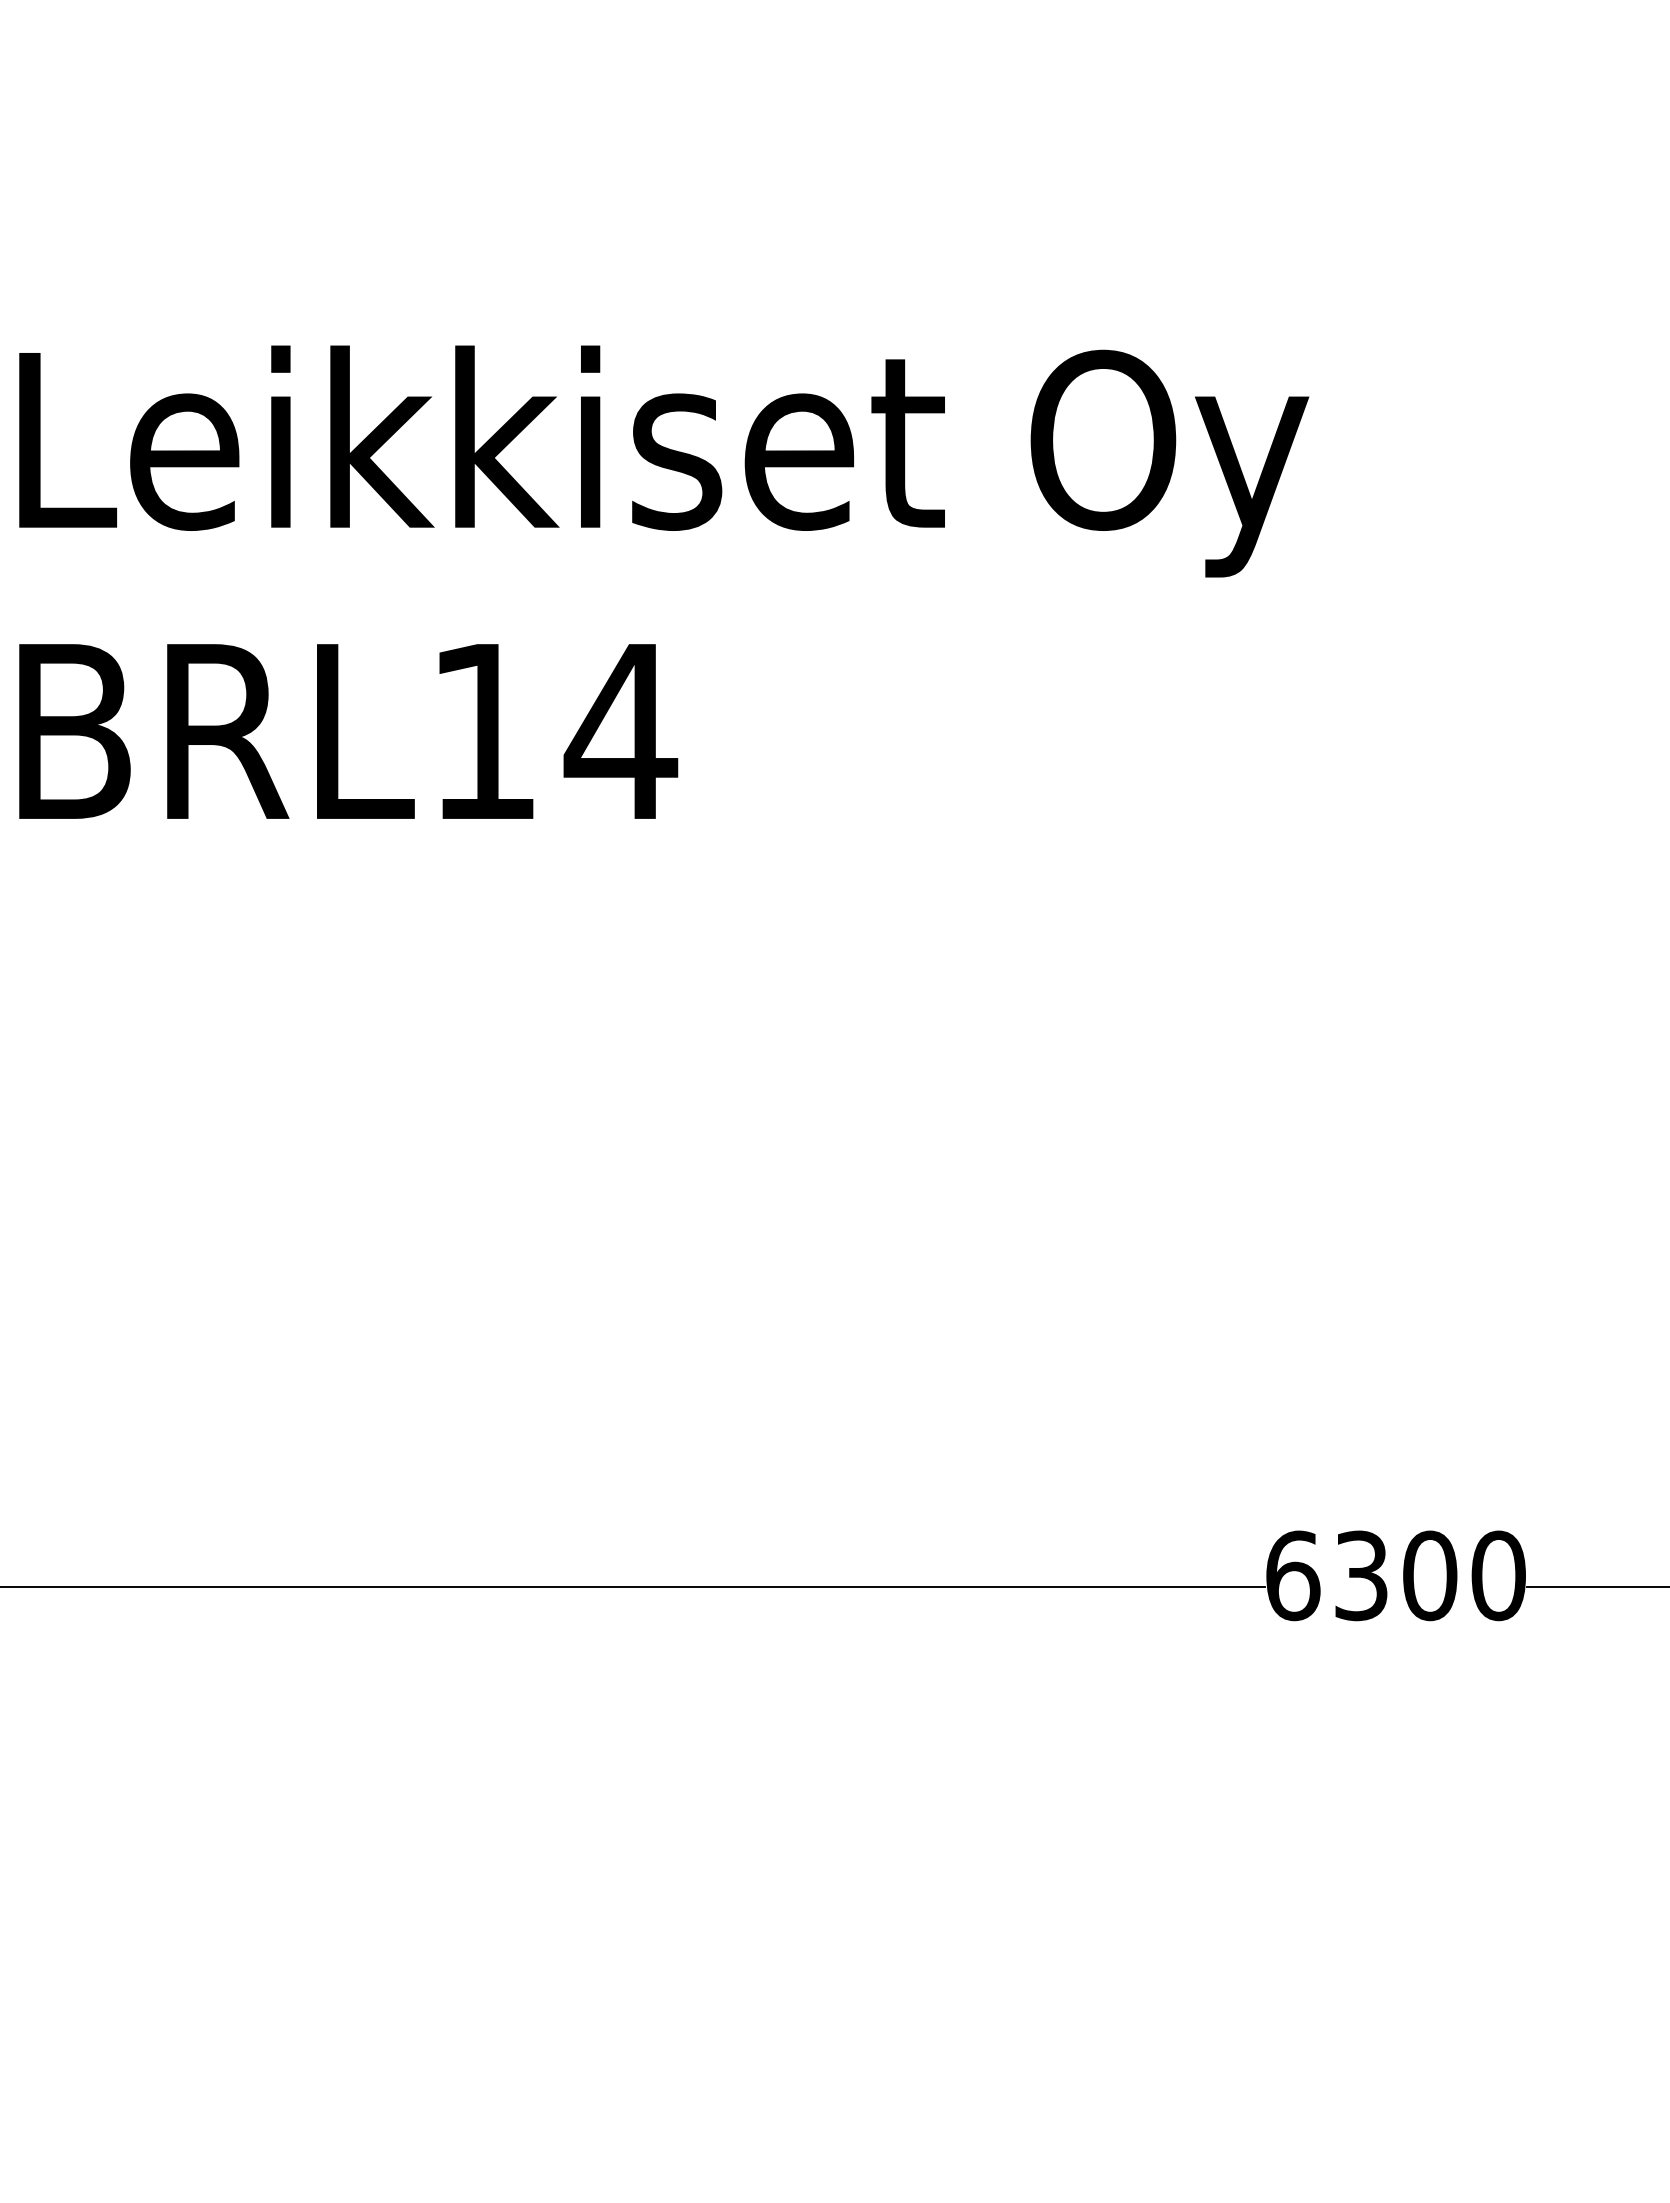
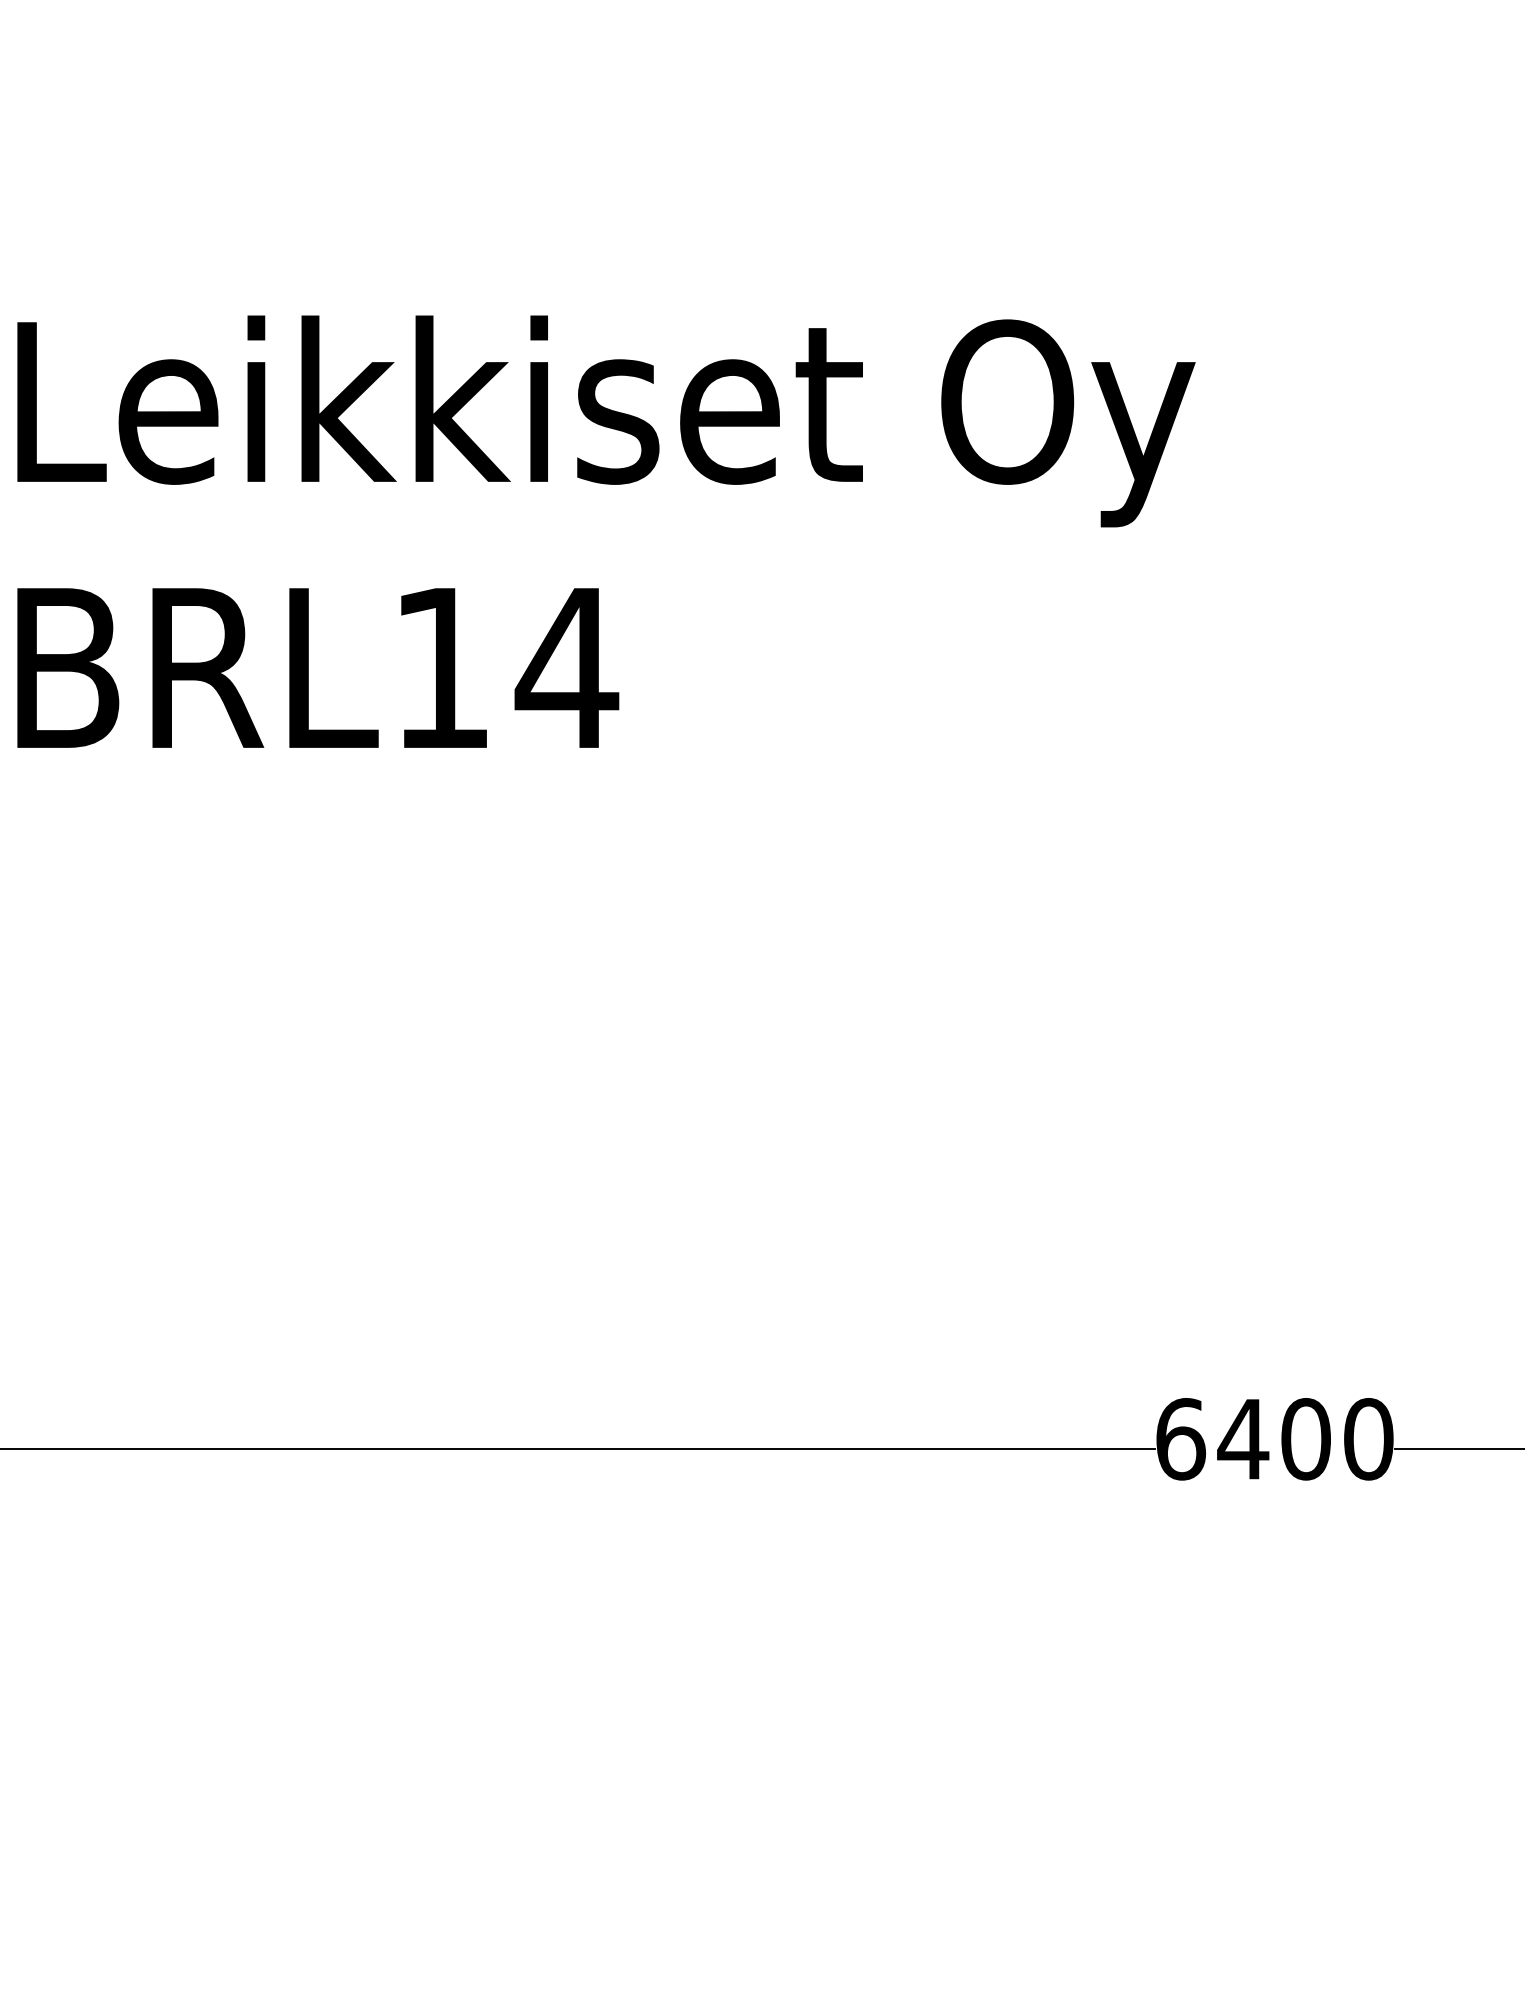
text: (1360, 1575) -> (1242, 1438), 6300 -> 6400

